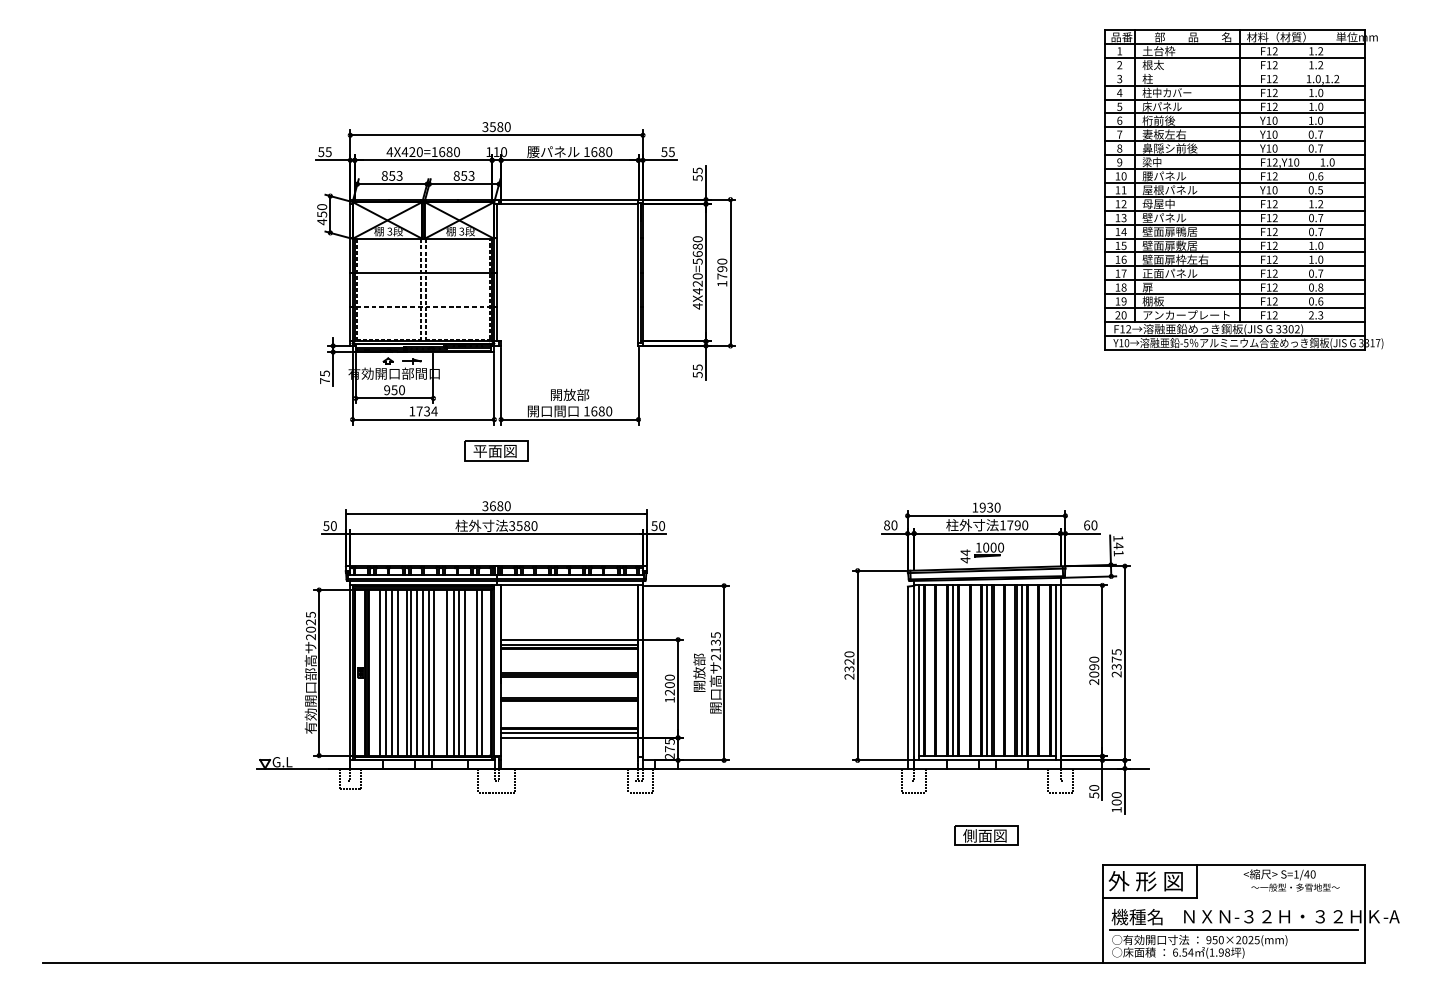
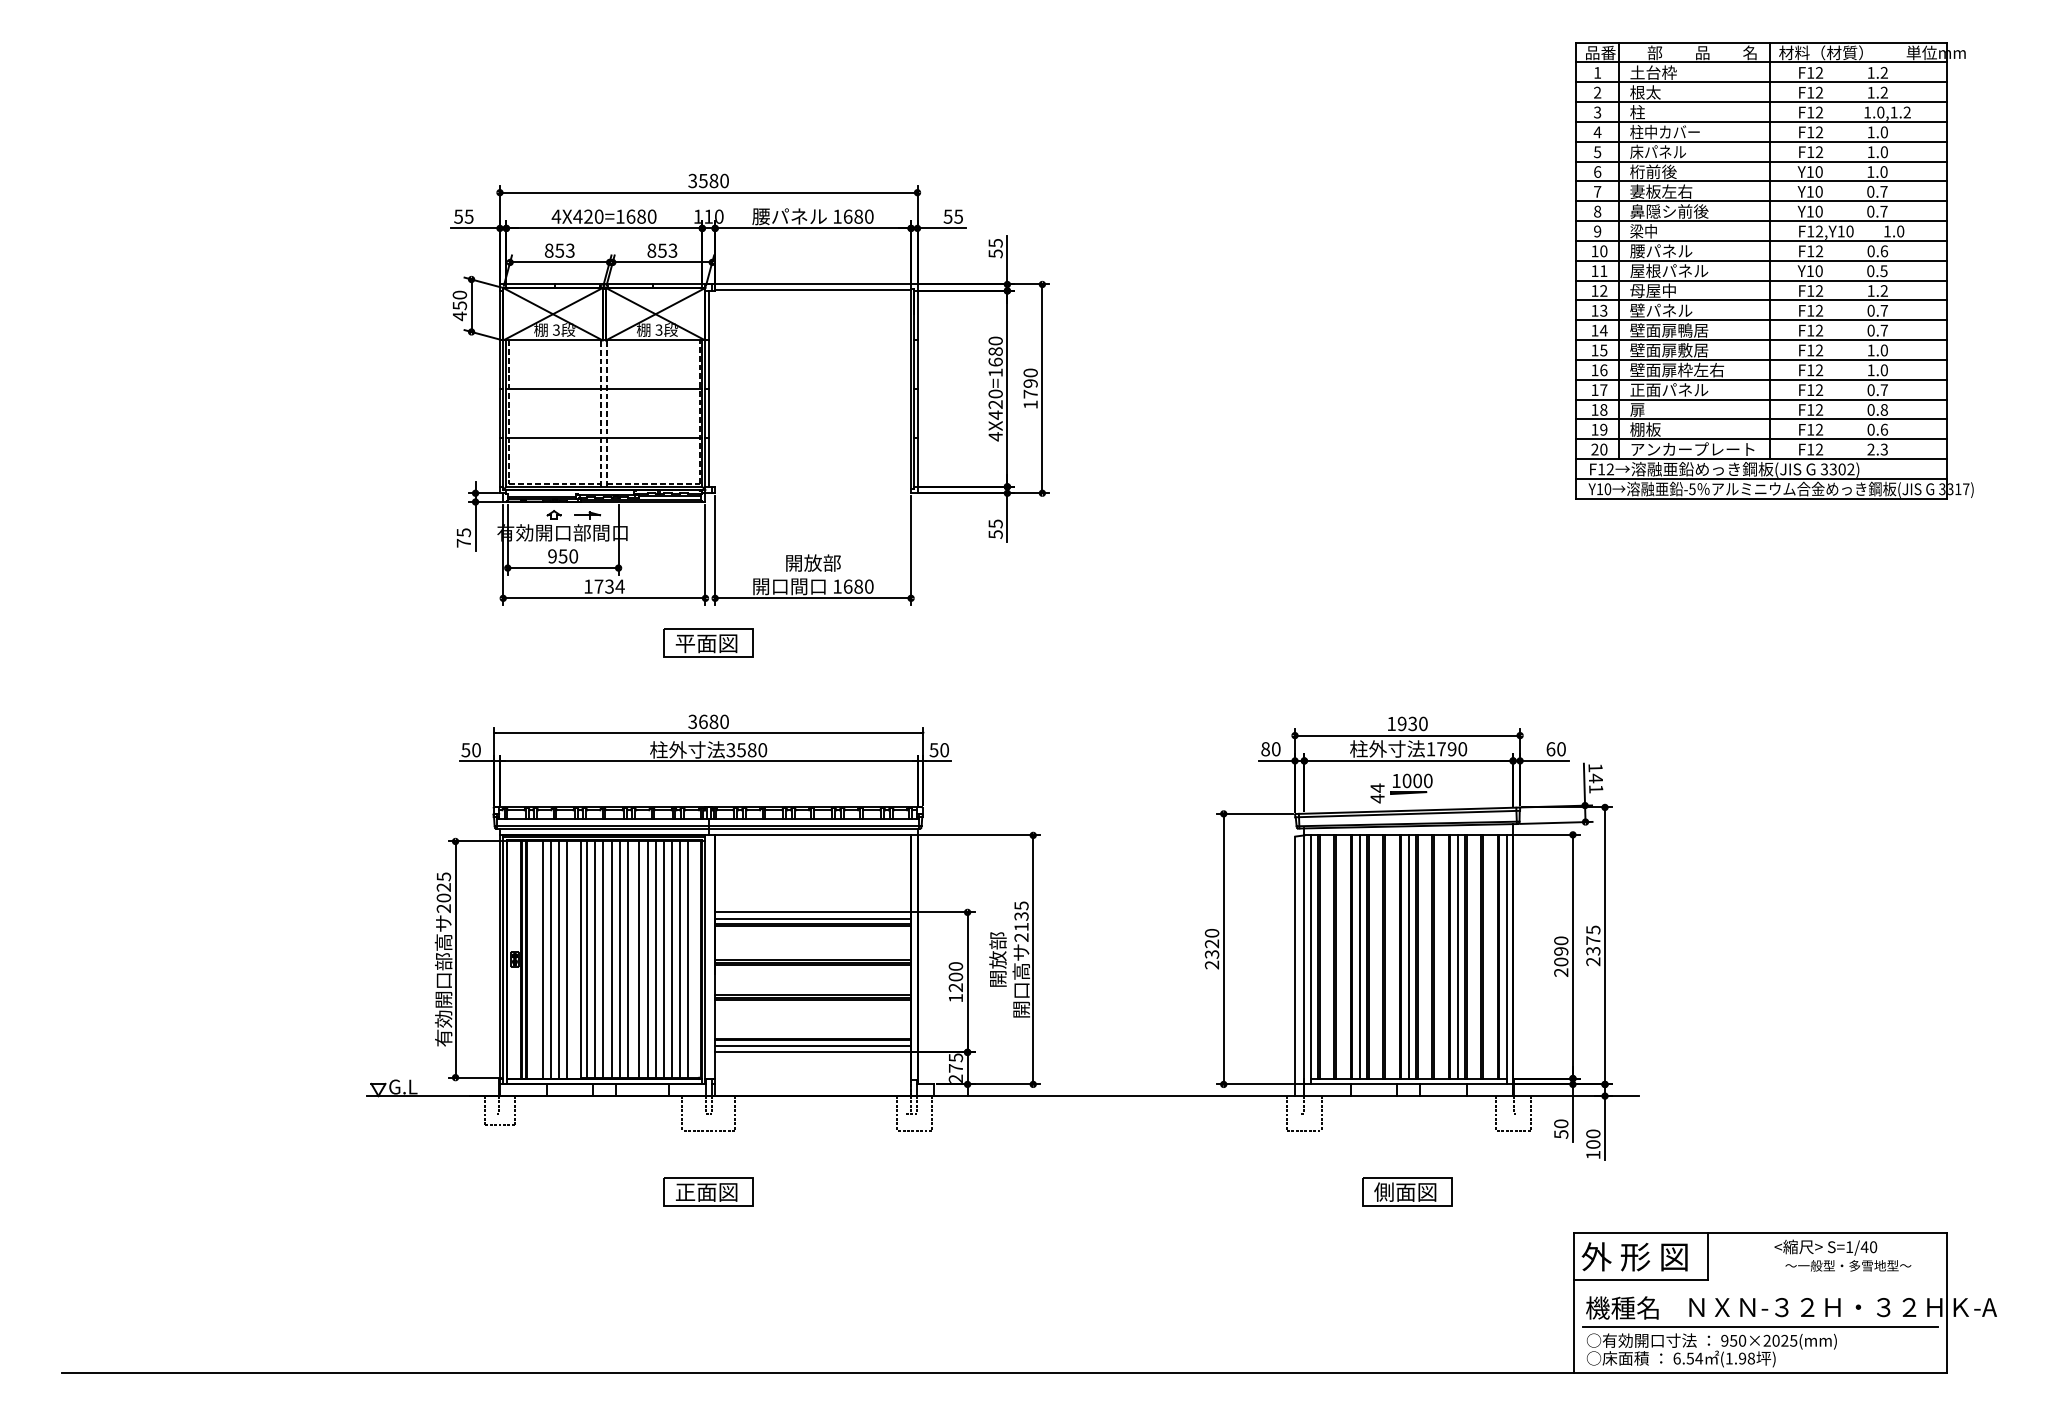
line: (1234, 72) -> (1761, 102), added
text: (697, 261) -> (995, 372), 4X420=5680 -> 4X420=1680
line: (423, 306) -> (604, 437), dashed -> solid
line: (439, 672) -> (627, 959), added
line: (470, 672) -> (671, 959), added
part: (496, 835) -> (708, 1191), added

